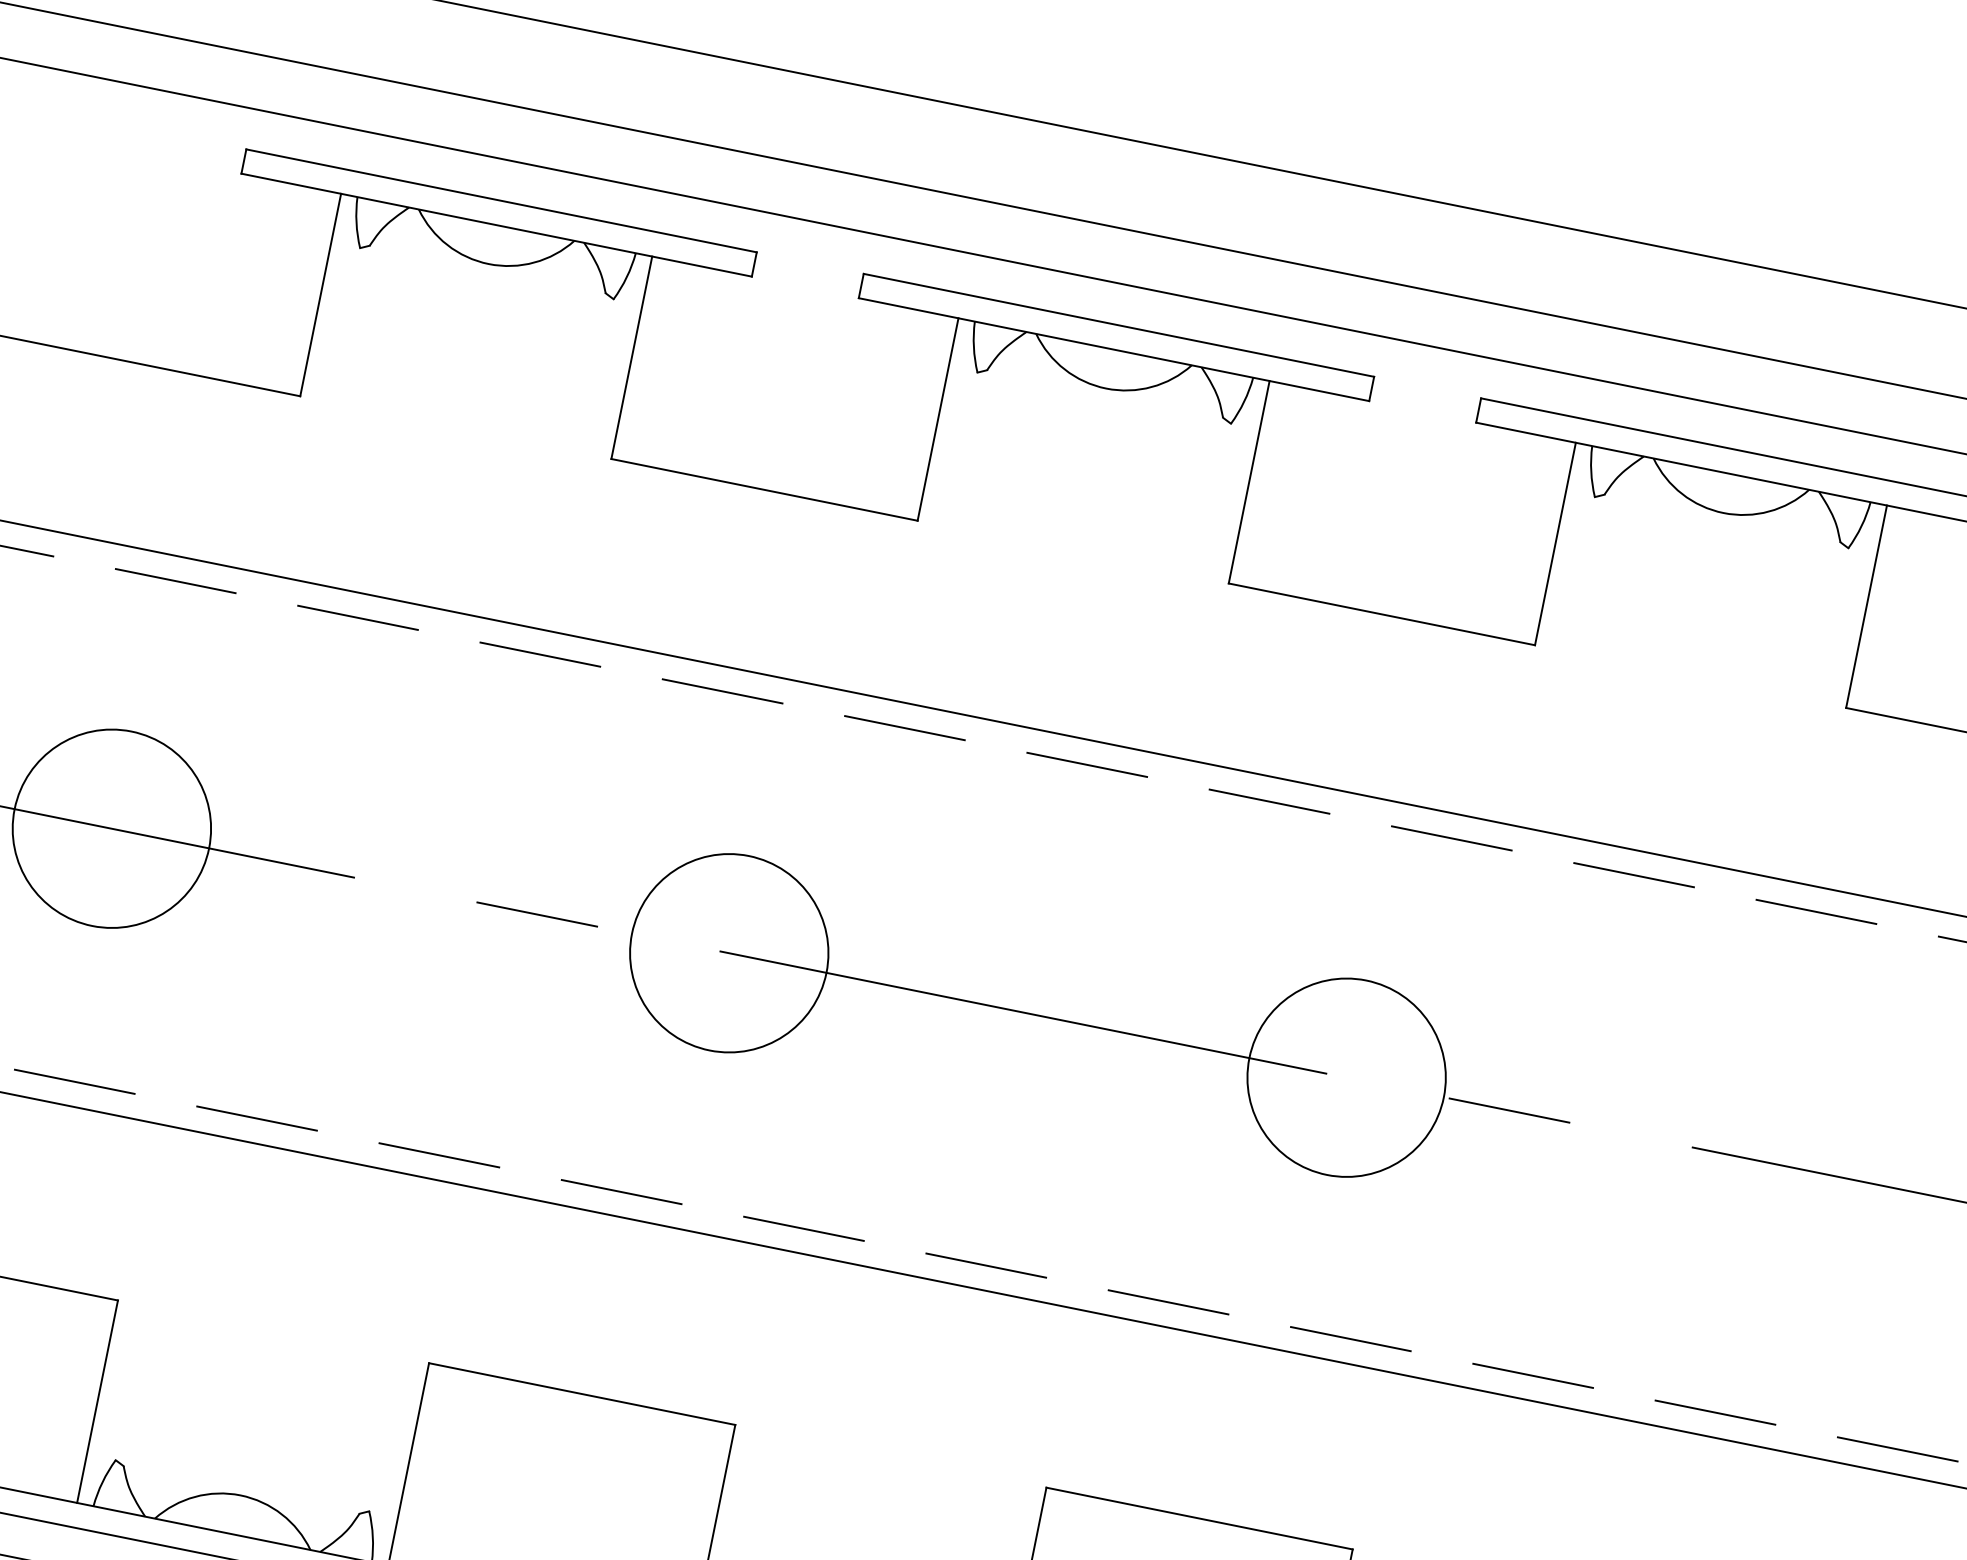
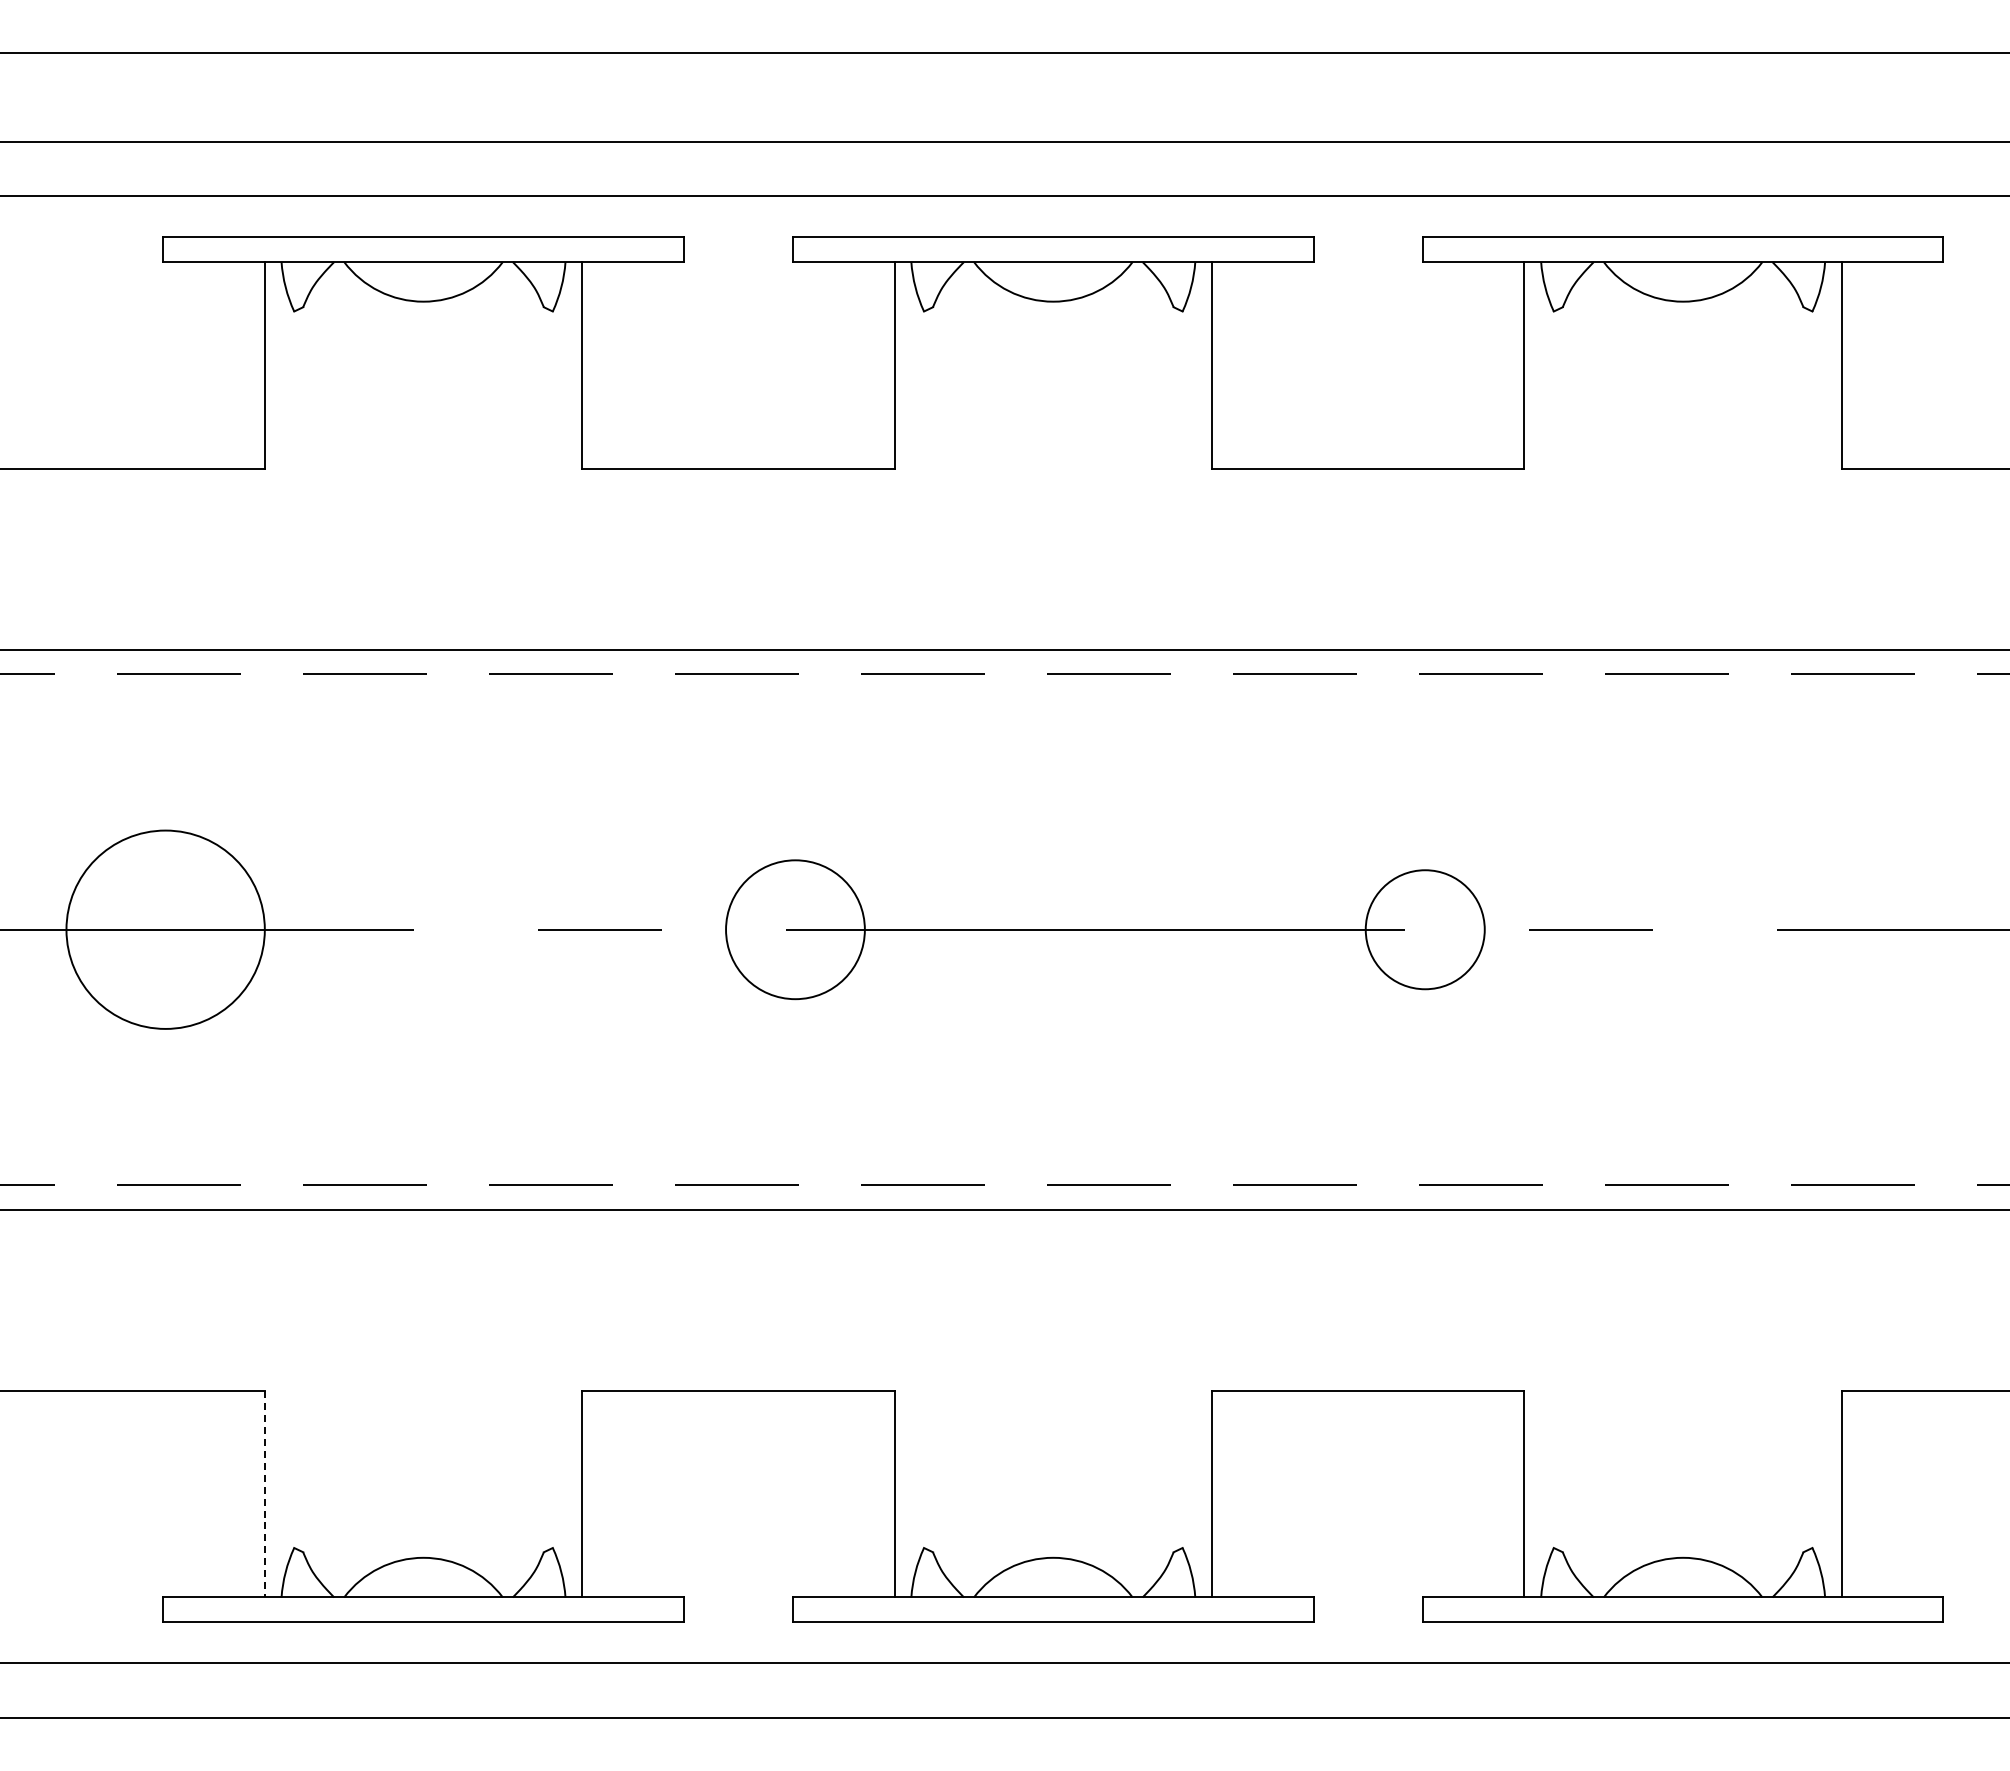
circle: (729, 953) -> (795, 929), size x0.7
circle: (1346, 1077) -> (1425, 929), size x0.6
line: (97, 1401) -> (264, 1494), solid -> dashed

